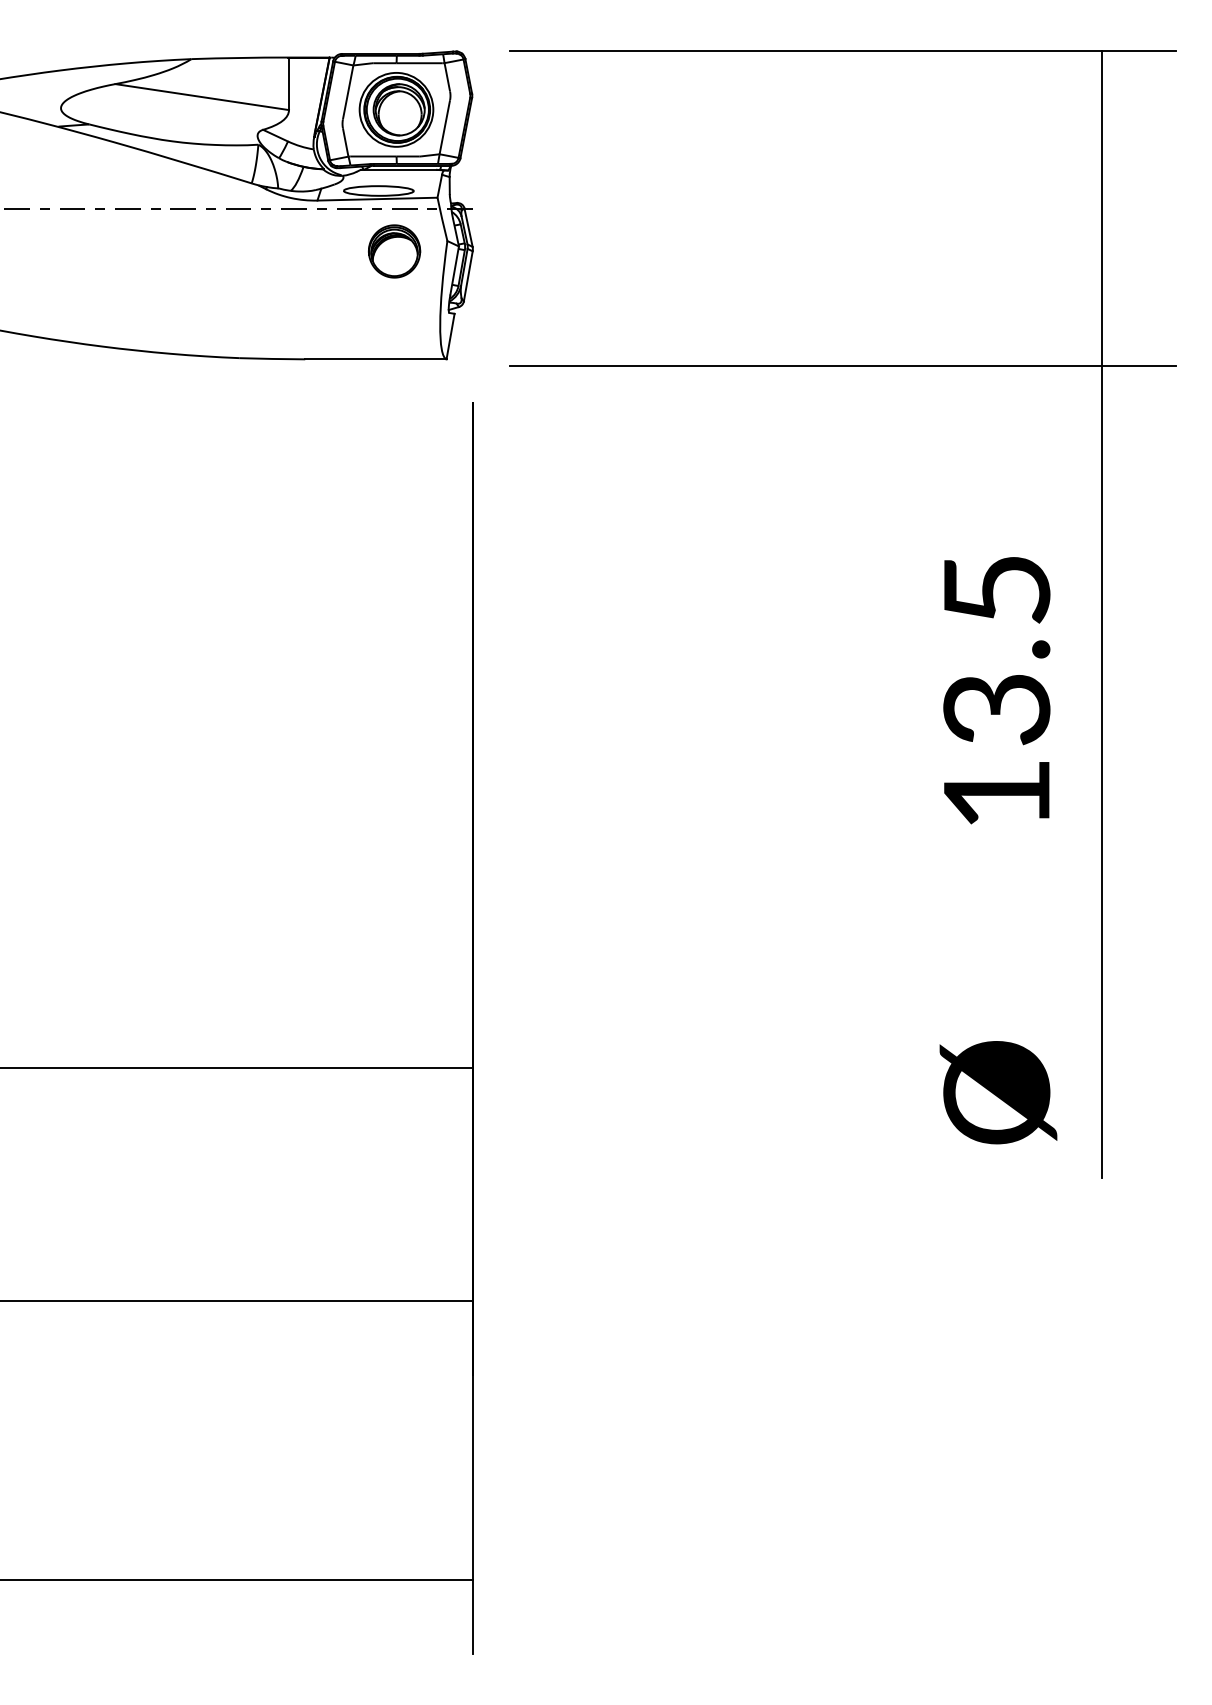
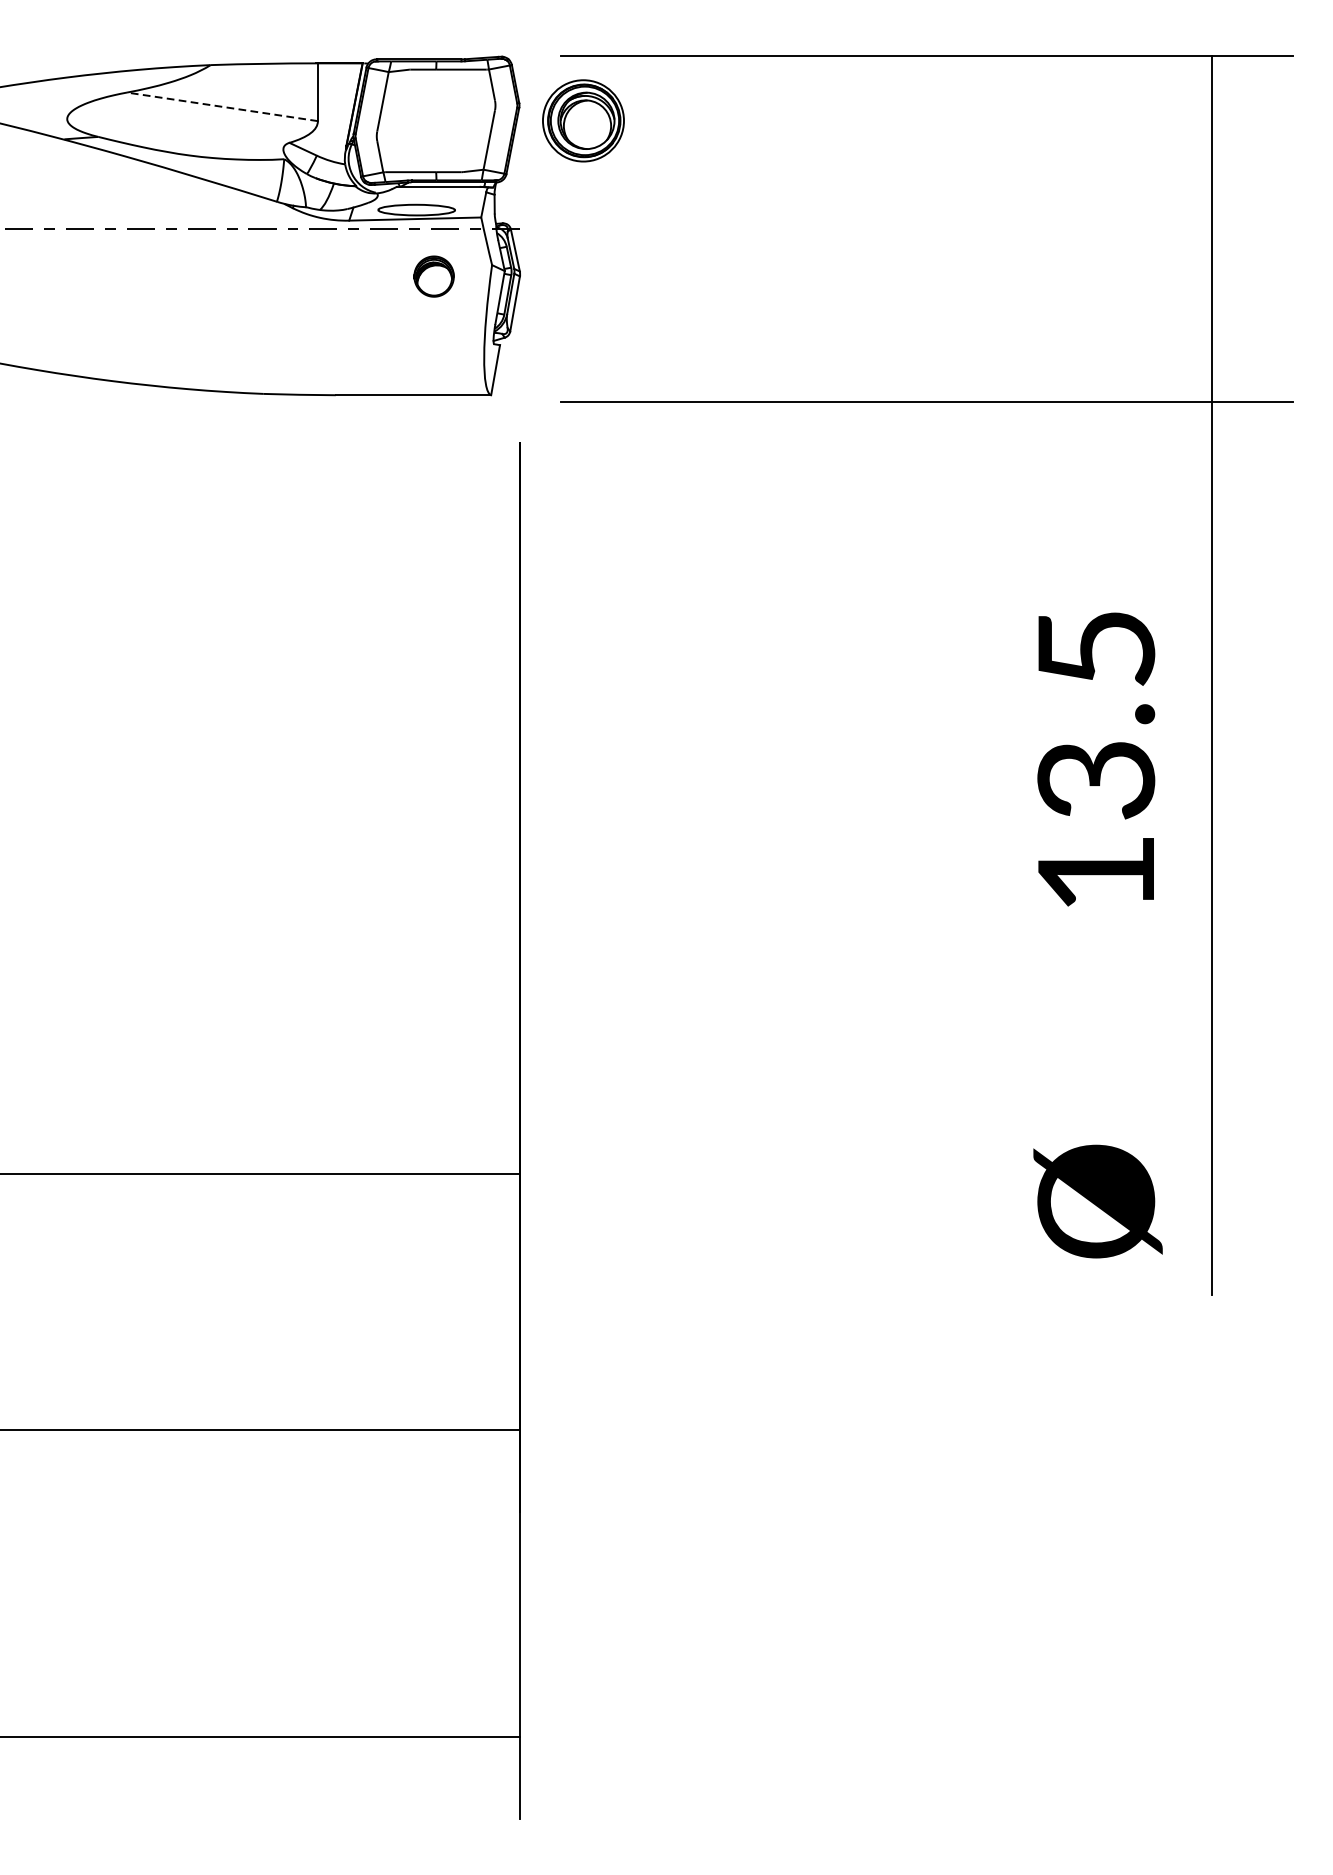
line: (202, 97) -> (222, 107), solid -> dashed
part: (396, 109) -> (583, 120), moved
part: (394, 251) -> (433, 276), size x0.7

